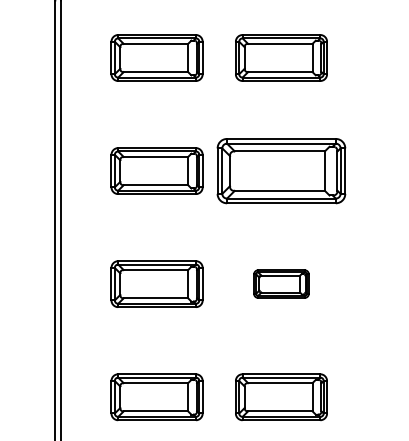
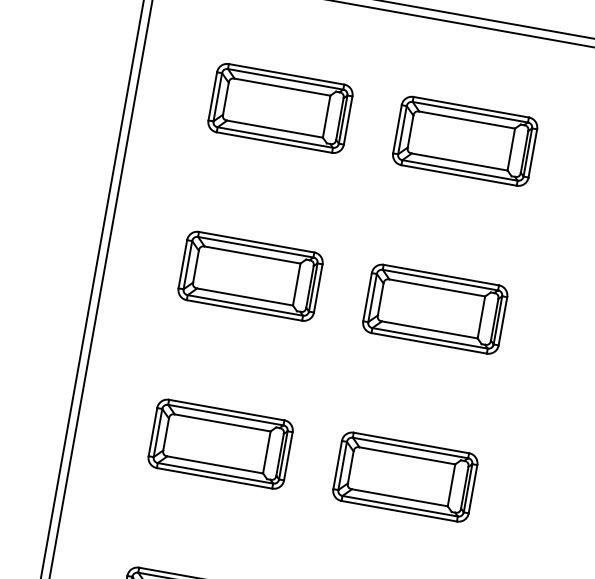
part: (281, 170) -> (435, 308), size x0.71
part: (281, 283) -> (405, 476), size x1.67

